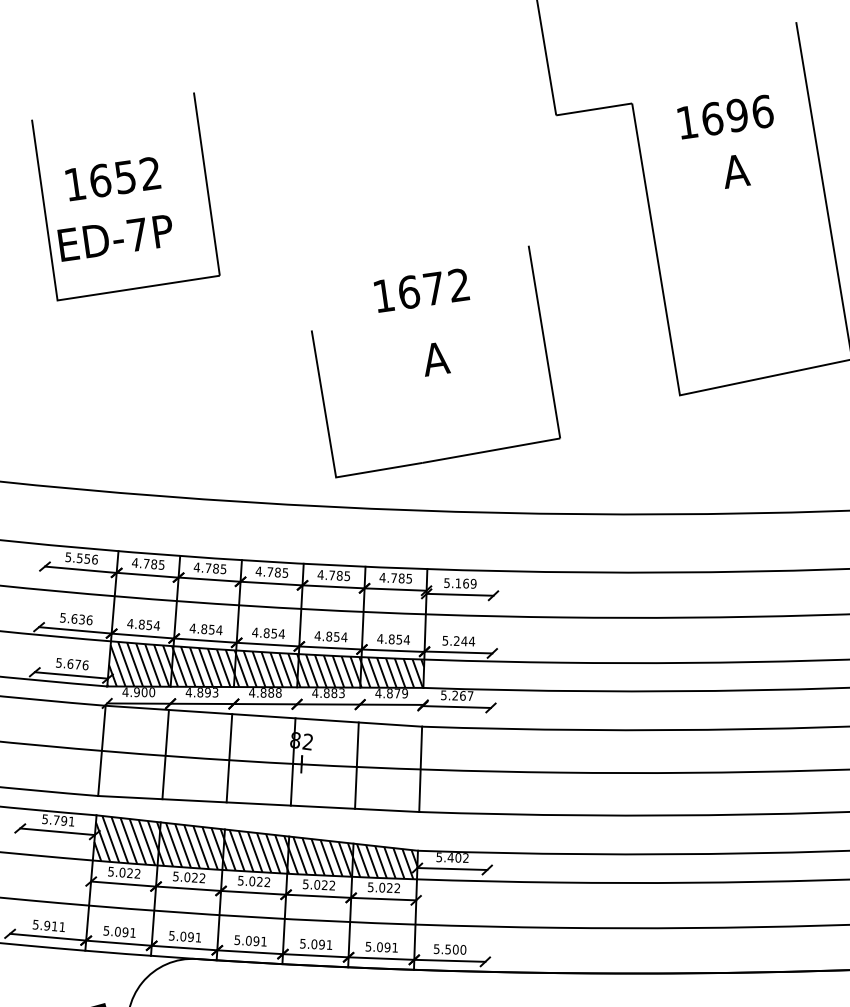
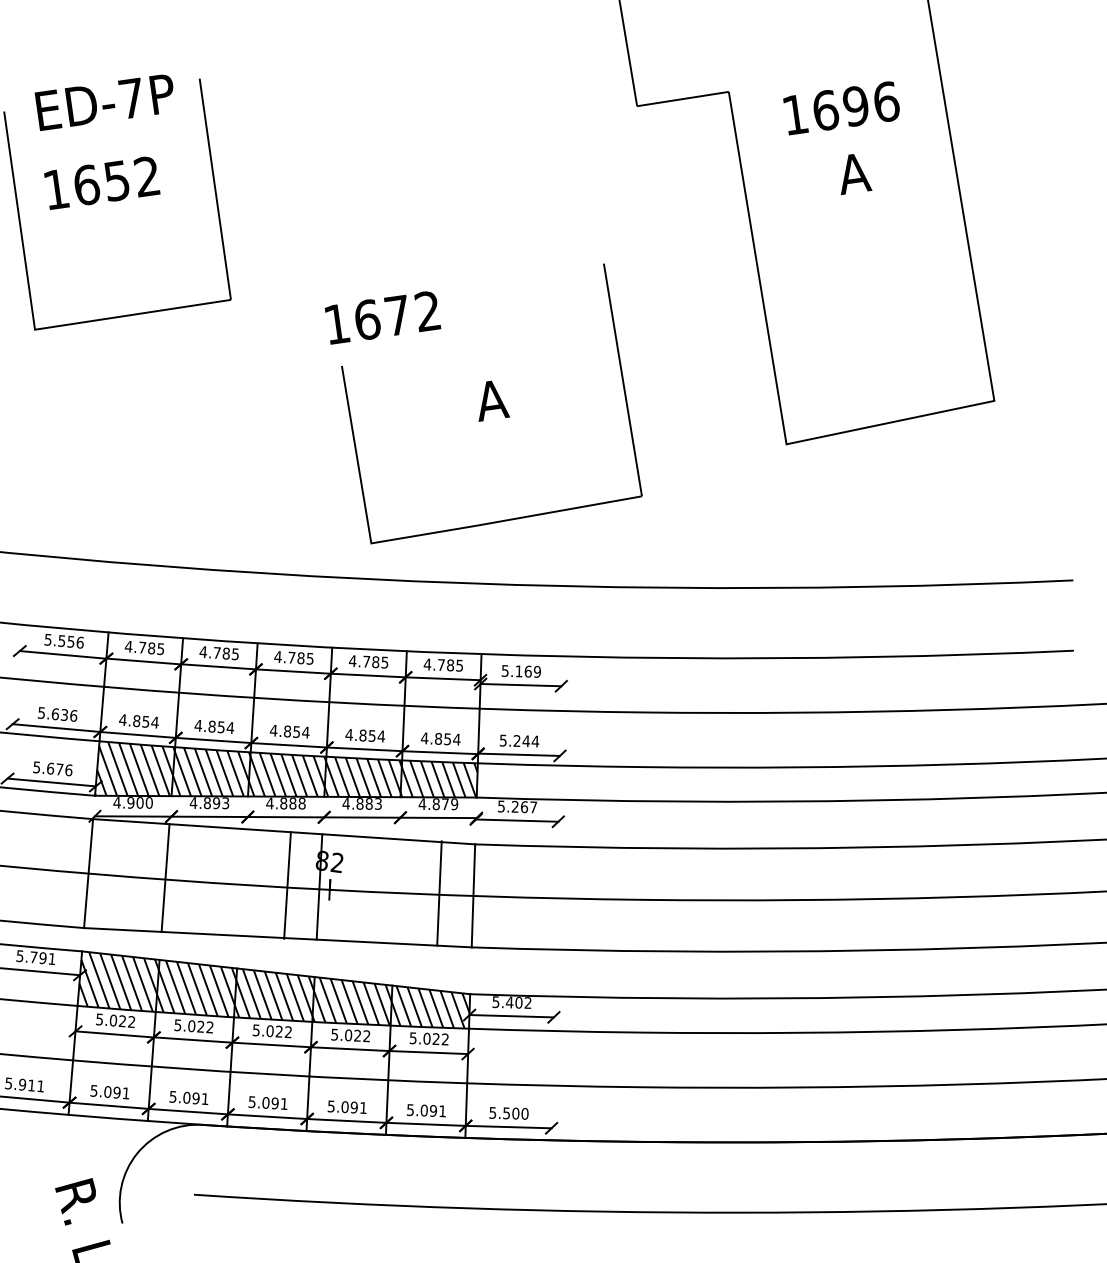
text: (114, 238) -> (103, 102), moved
text: (421, 290) -> (382, 317), moved
line: (229, 758) -> (287, 885), moved
line: (356, 765) -> (439, 893), moved

